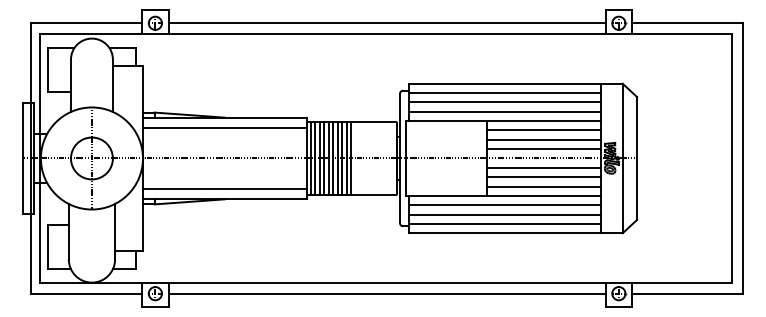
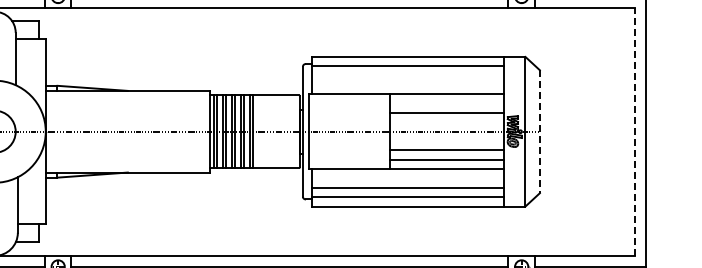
line: (504, 102) -> (407, 75), removed
line: (504, 111) -> (407, 84), removed
line: (224, 127) -> (127, 100), removed
line: (543, 130) -> (446, 103), removed
line: (543, 149) -> (446, 122), removed
line: (637, 158) -> (540, 131), solid -> dashed
line: (731, 158) -> (634, 131), solid -> dashed
line: (543, 167) -> (446, 140), removed
line: (224, 189) -> (127, 162), removed
line: (504, 205) -> (407, 178), removed

